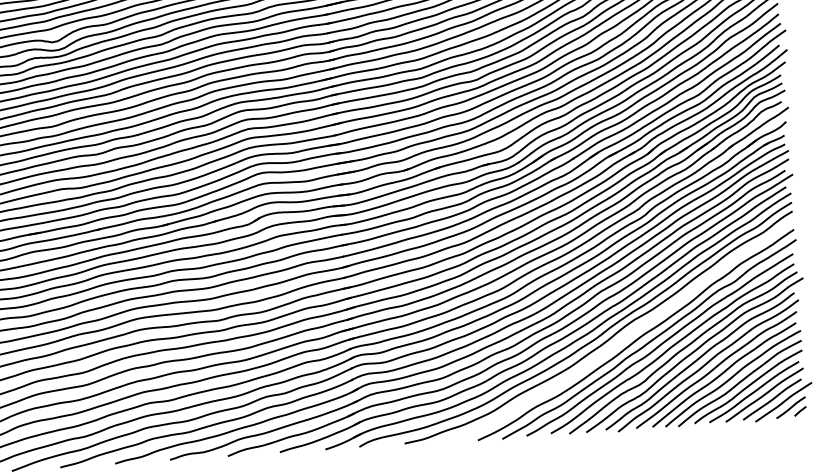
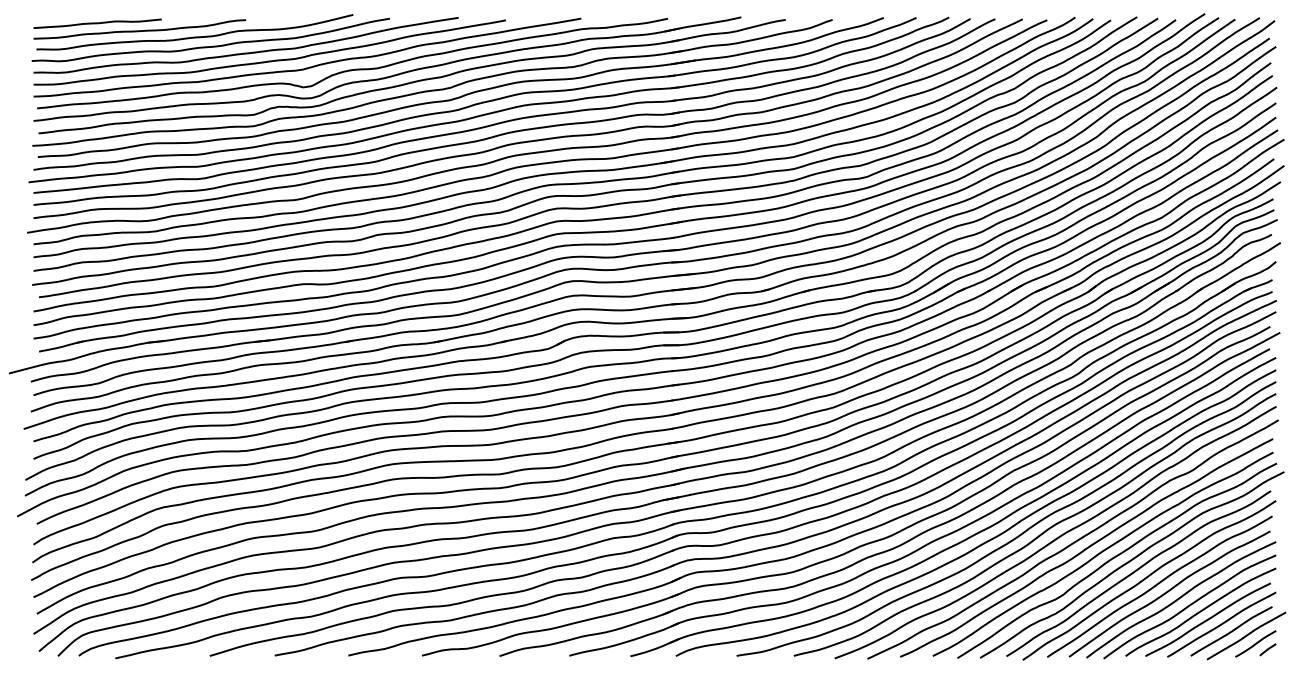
curve: (624, 337) -> (1039, 534), added

